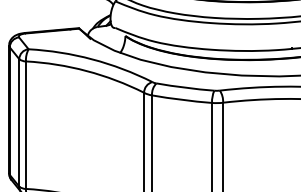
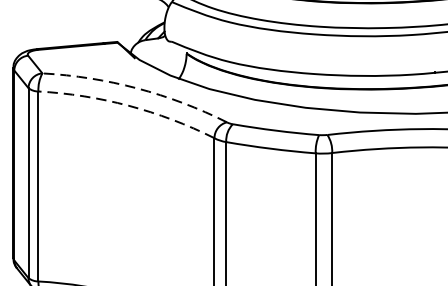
arc: (92, 59) -> (137, 88), solid -> dashed
arc: (86, 71) -> (128, 106), solid -> dashed

